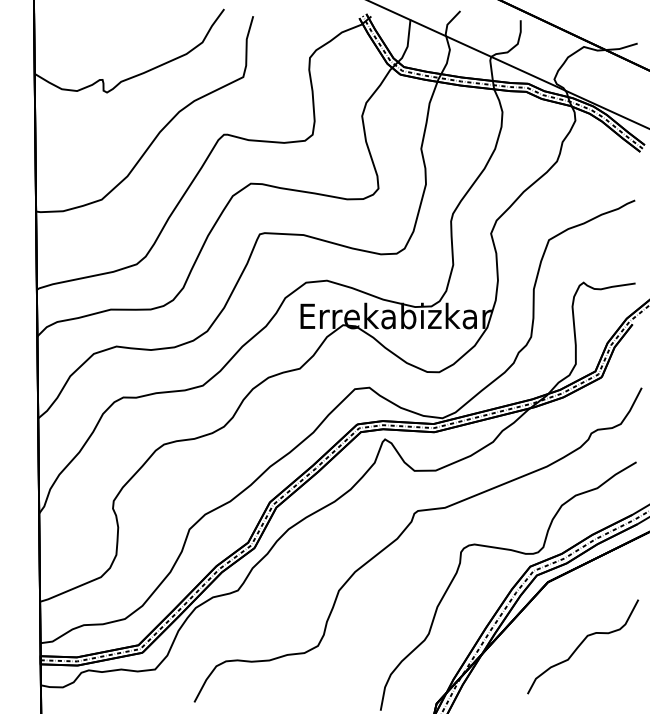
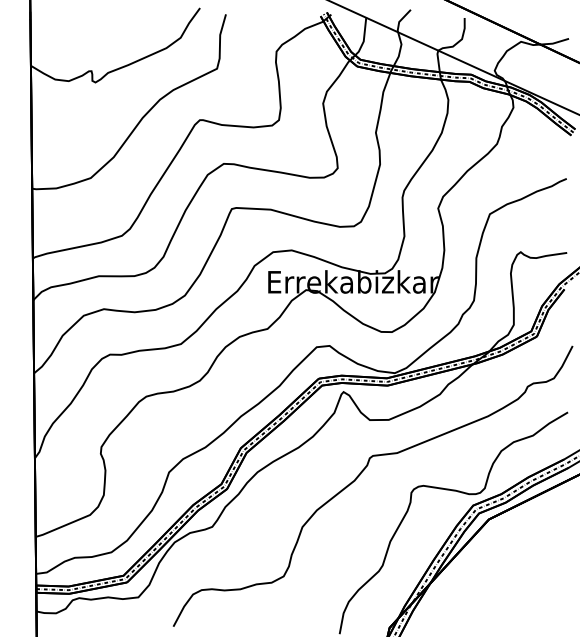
curve: (581, 644) -> (518, 575), removed

